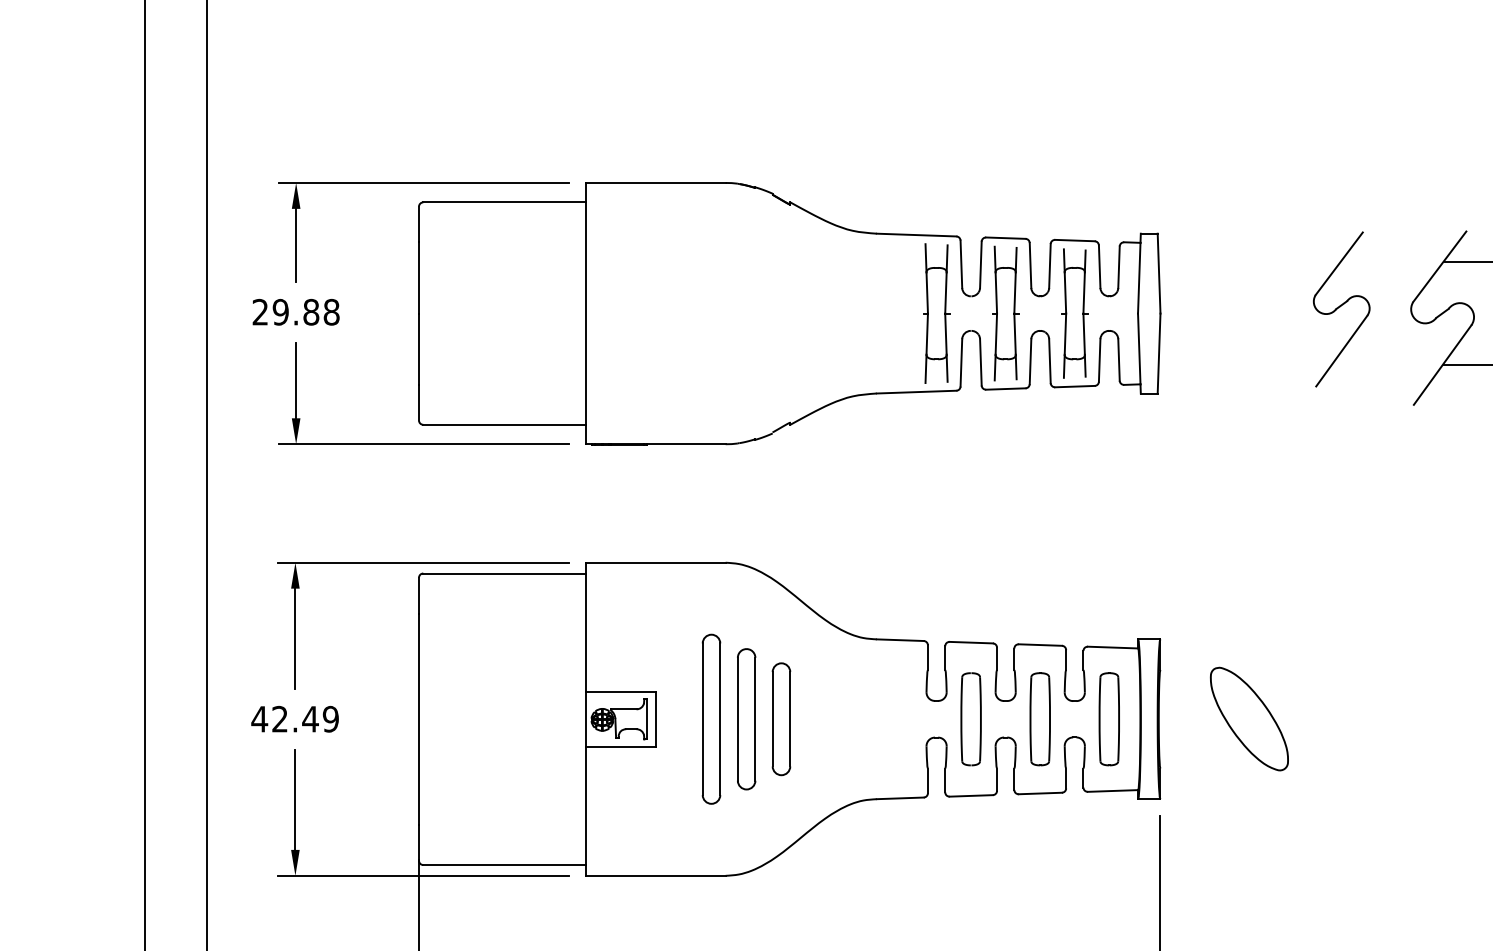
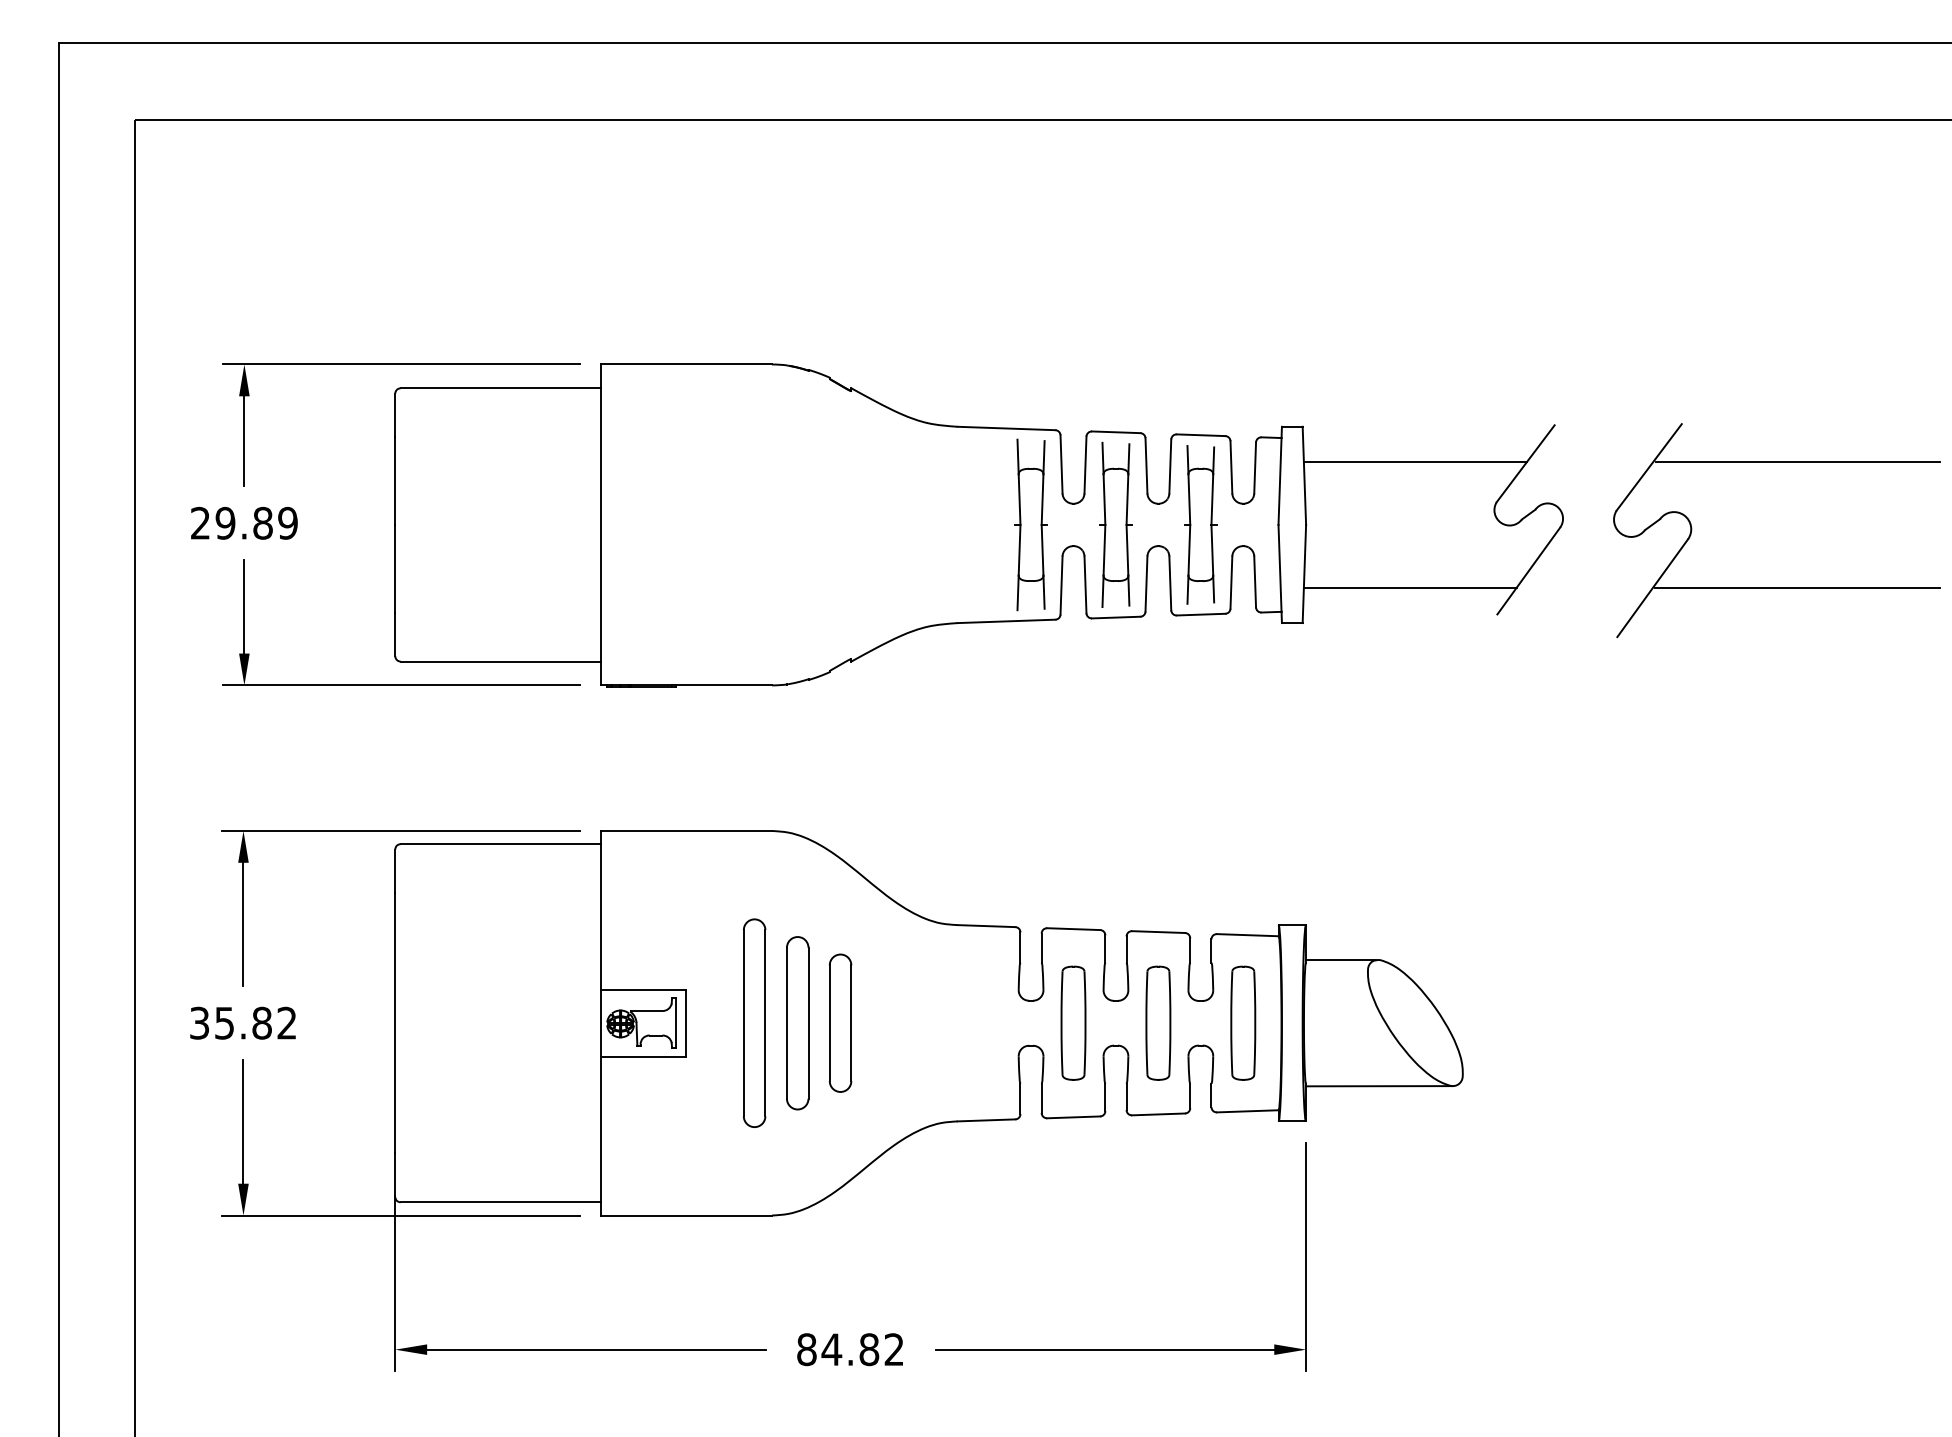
line: (1249, 261) -> (1415, 461), added
text: (331, 312) -> (287, 523), 29.88 -> 29.89
line: (1244, 365) -> (1409, 588), added
line: (1189, 668) -> (1341, 960), added
text: (294, 718) -> (242, 1022), 42.49 -> 35.82
line: (1220, 770) -> (1379, 1086), added

